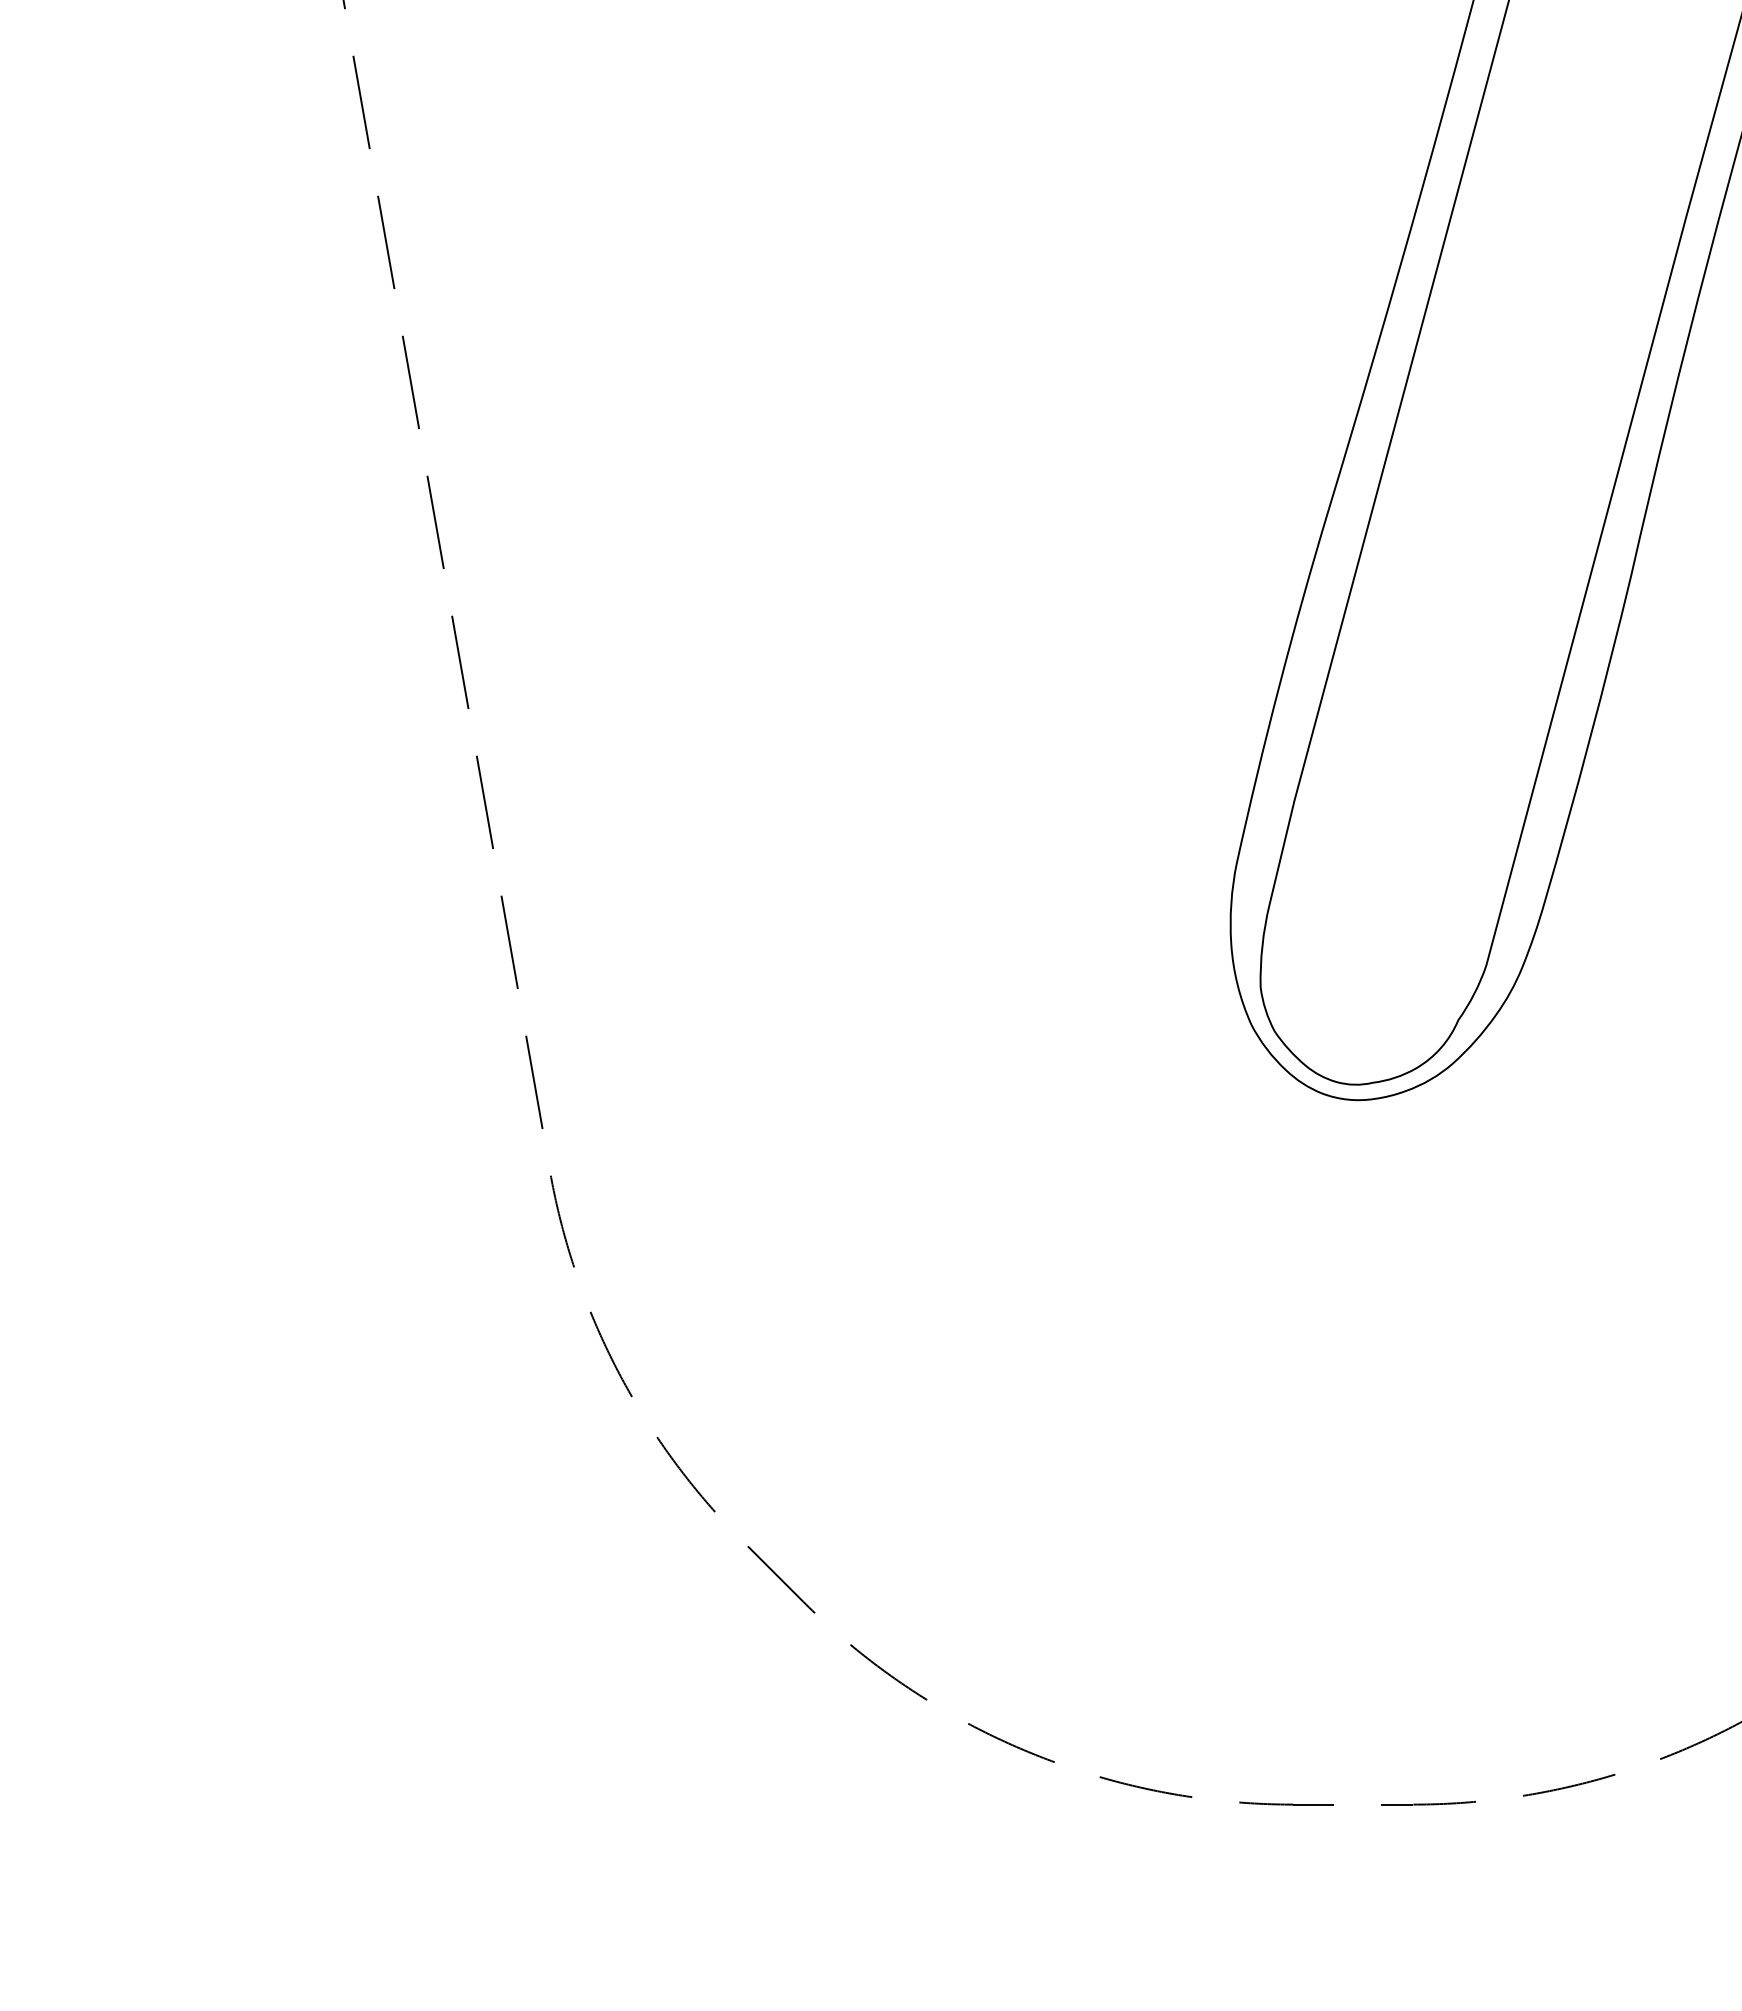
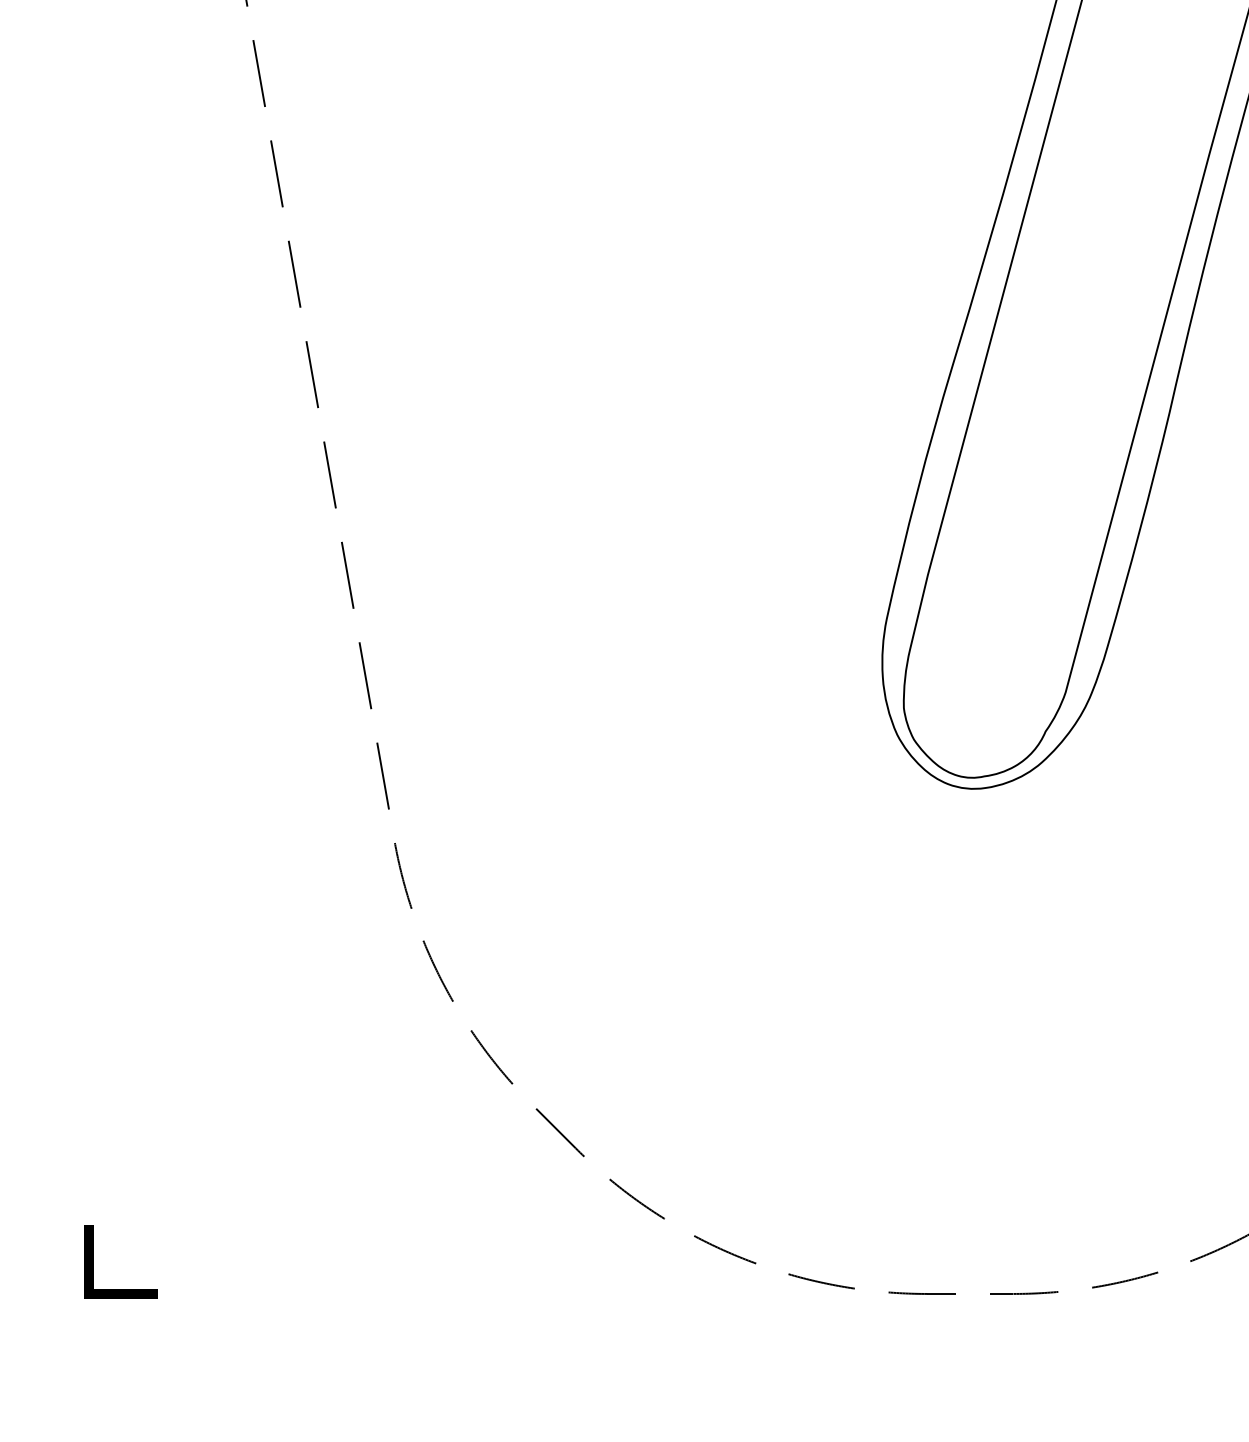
line: (130, 1759) -> (93, 1261), added

